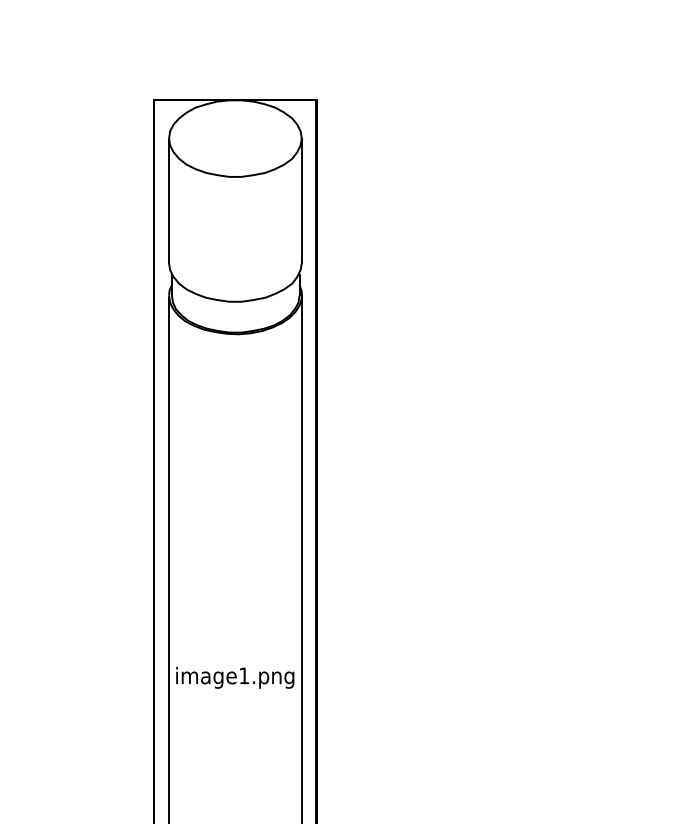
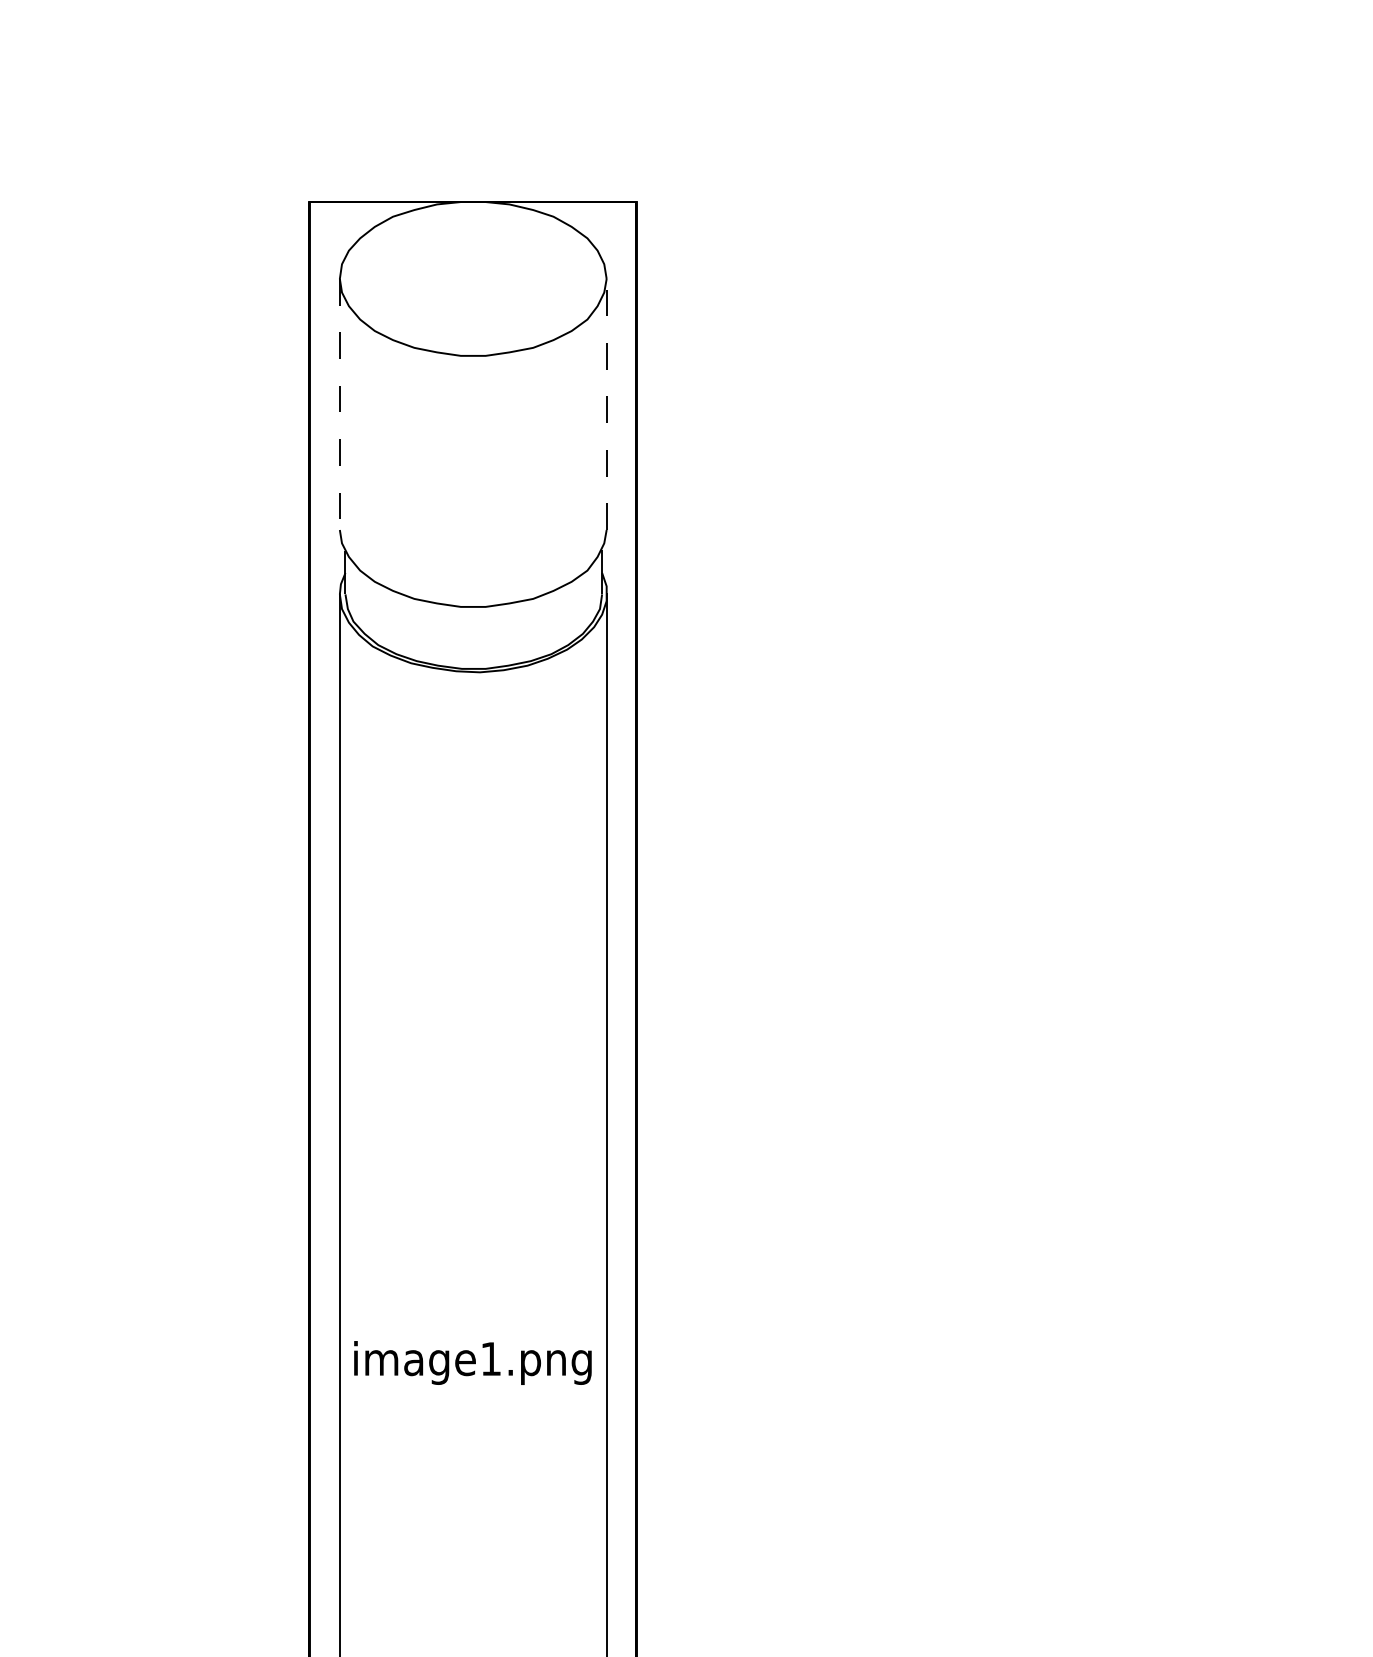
line: (301, 200) -> (606, 403), solid -> dashed
line: (169, 201) -> (340, 405), solid -> dashed

